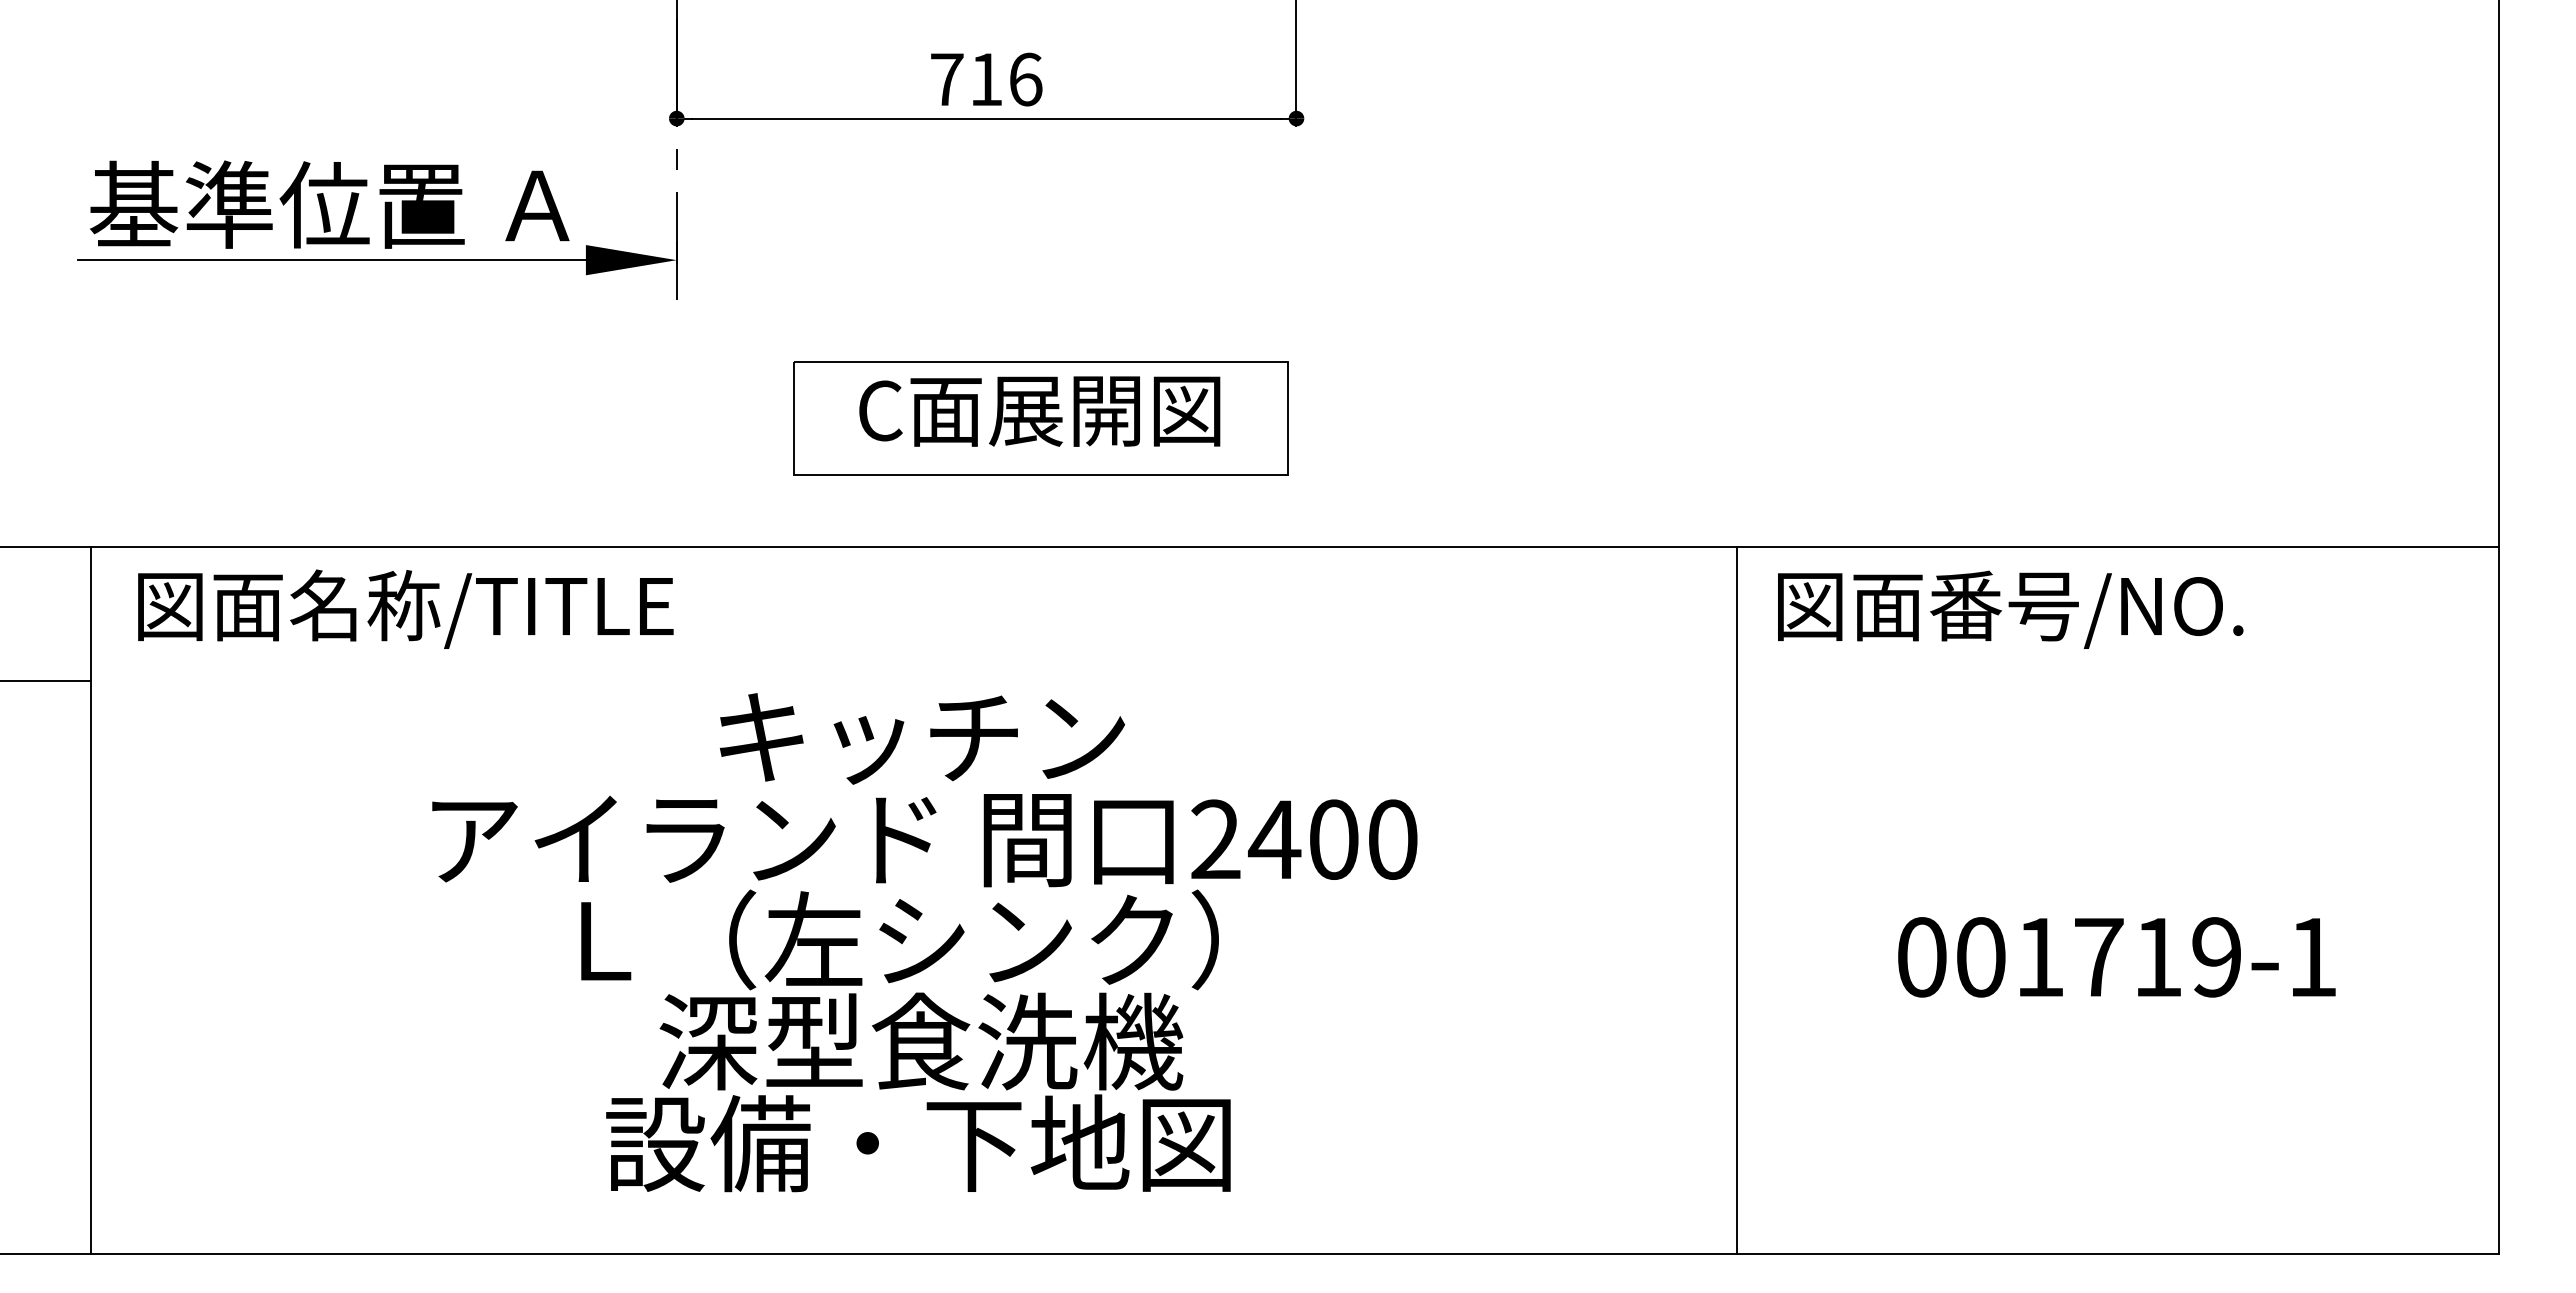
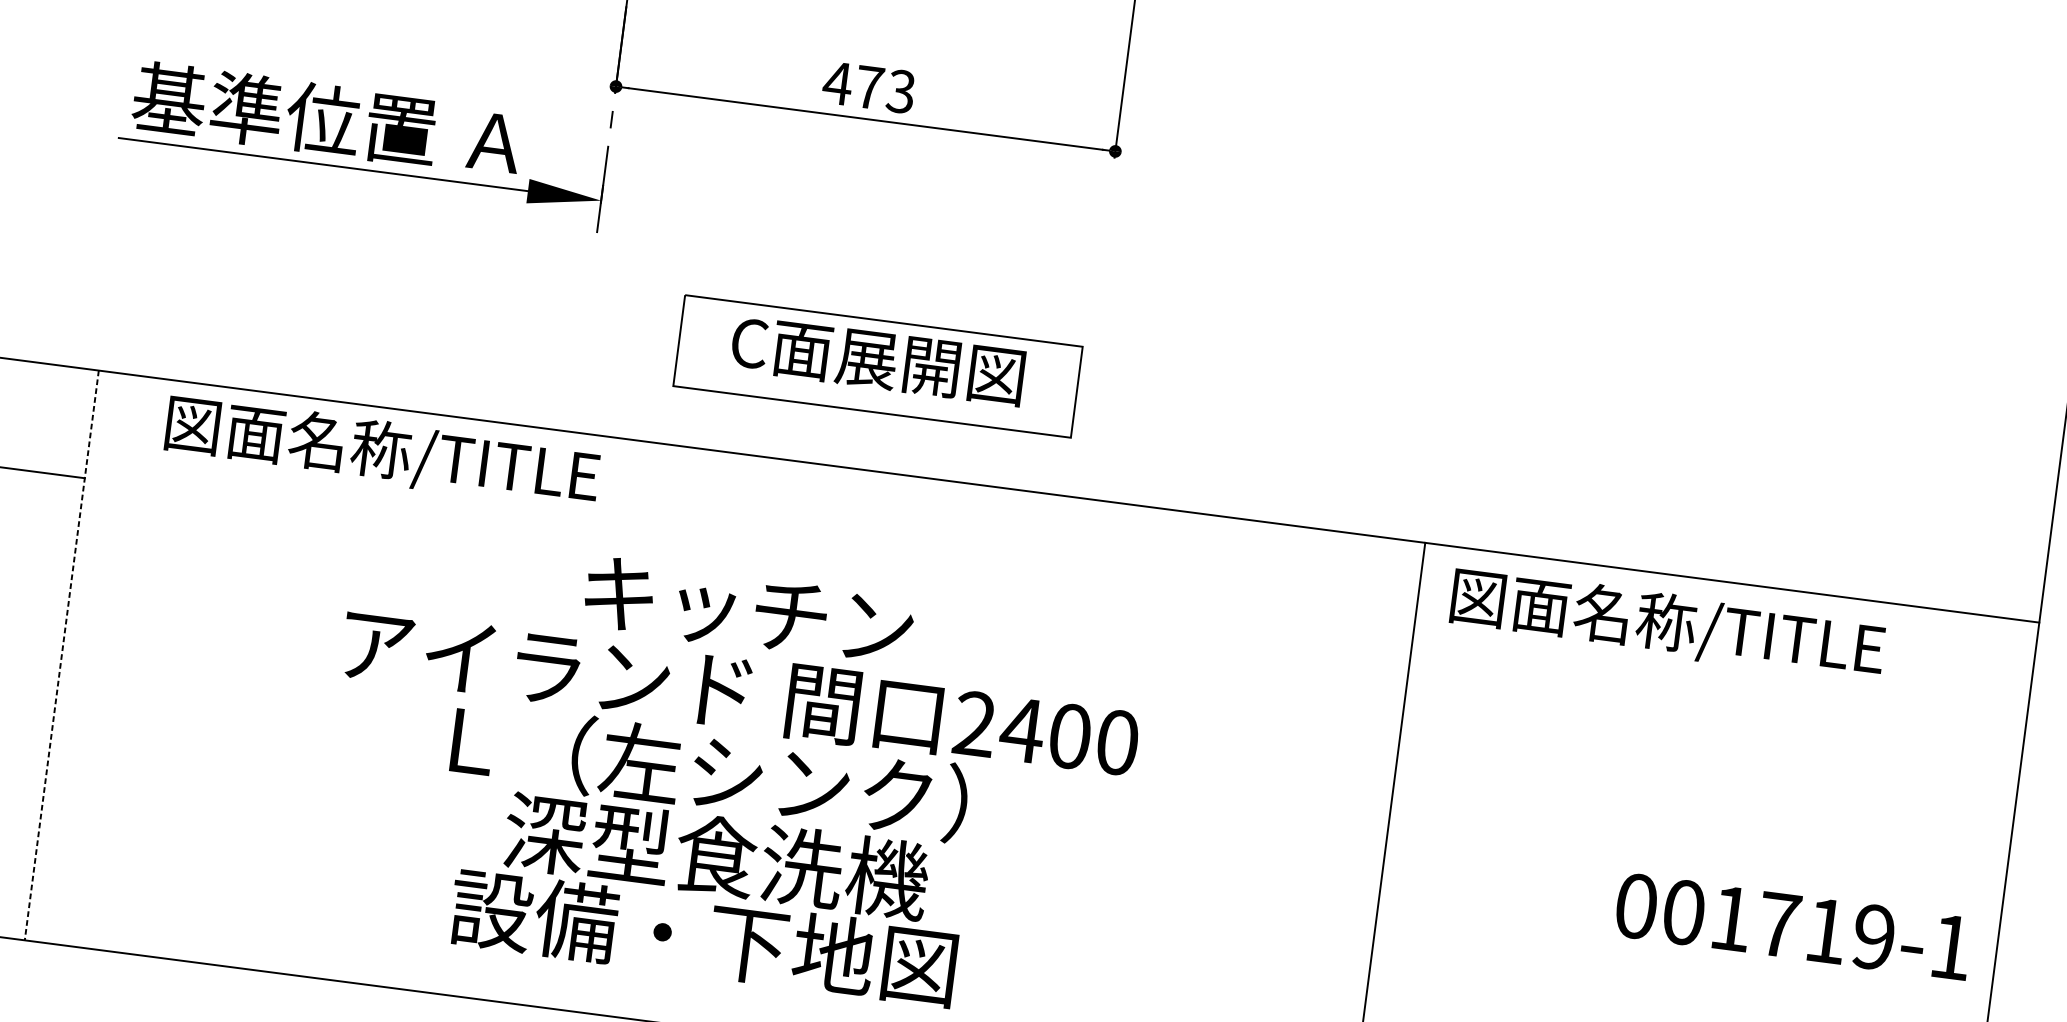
text: (985, 79) -> (868, 87), 716 -> 473
text: (2121, 605) -> (1729, 630), 図面番号/NO. -> 図面名称/TITLE
text: (405, 608) -> (382, 451), moved
line: (90, 900) -> (61, 655), solid -> dashed
text: (2116, 957) -> (1793, 926), moved

